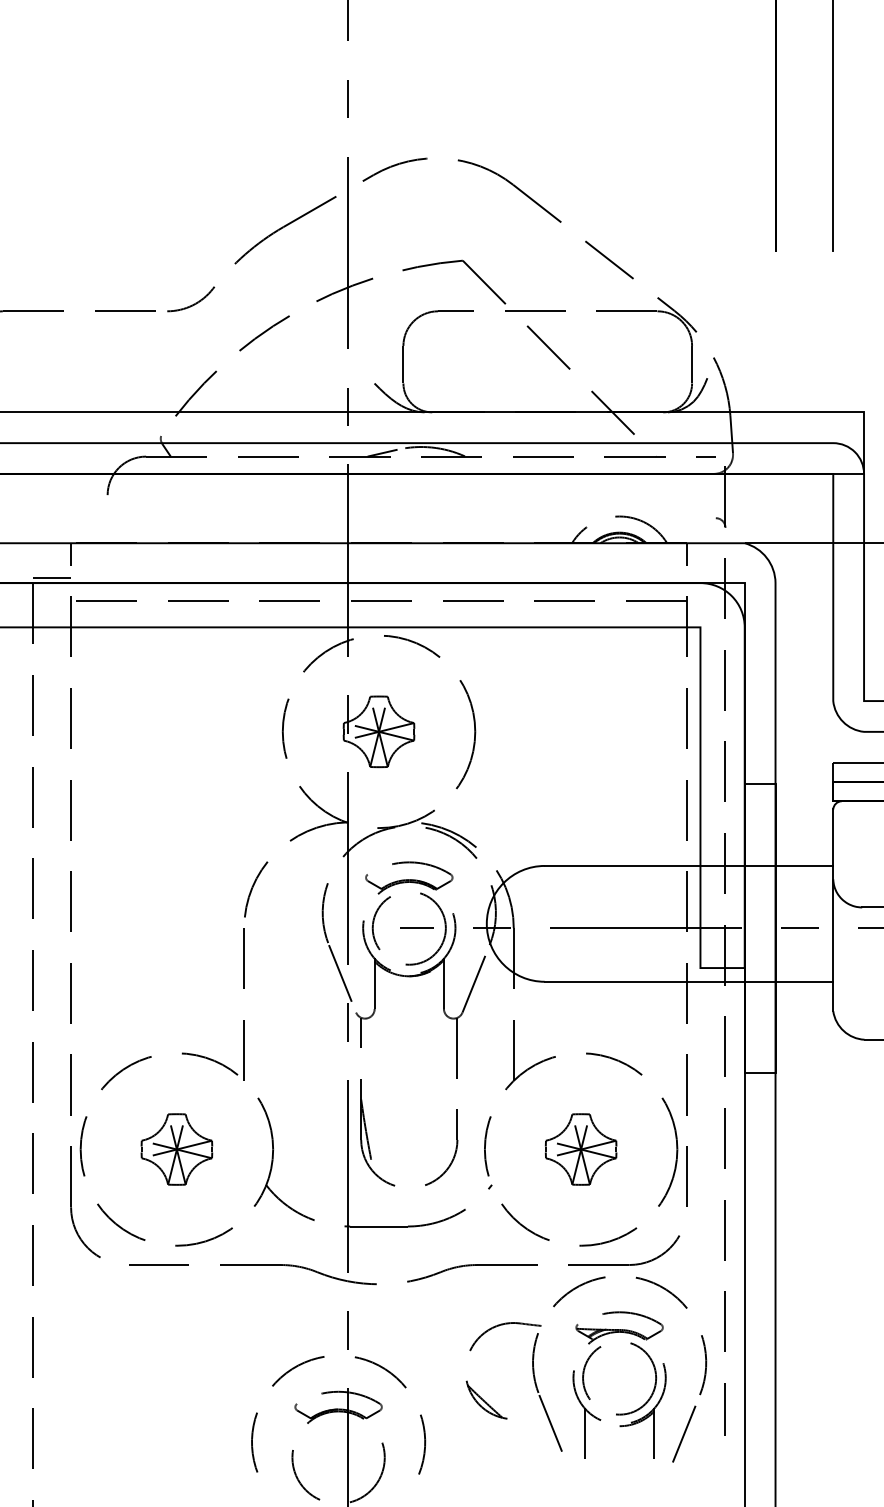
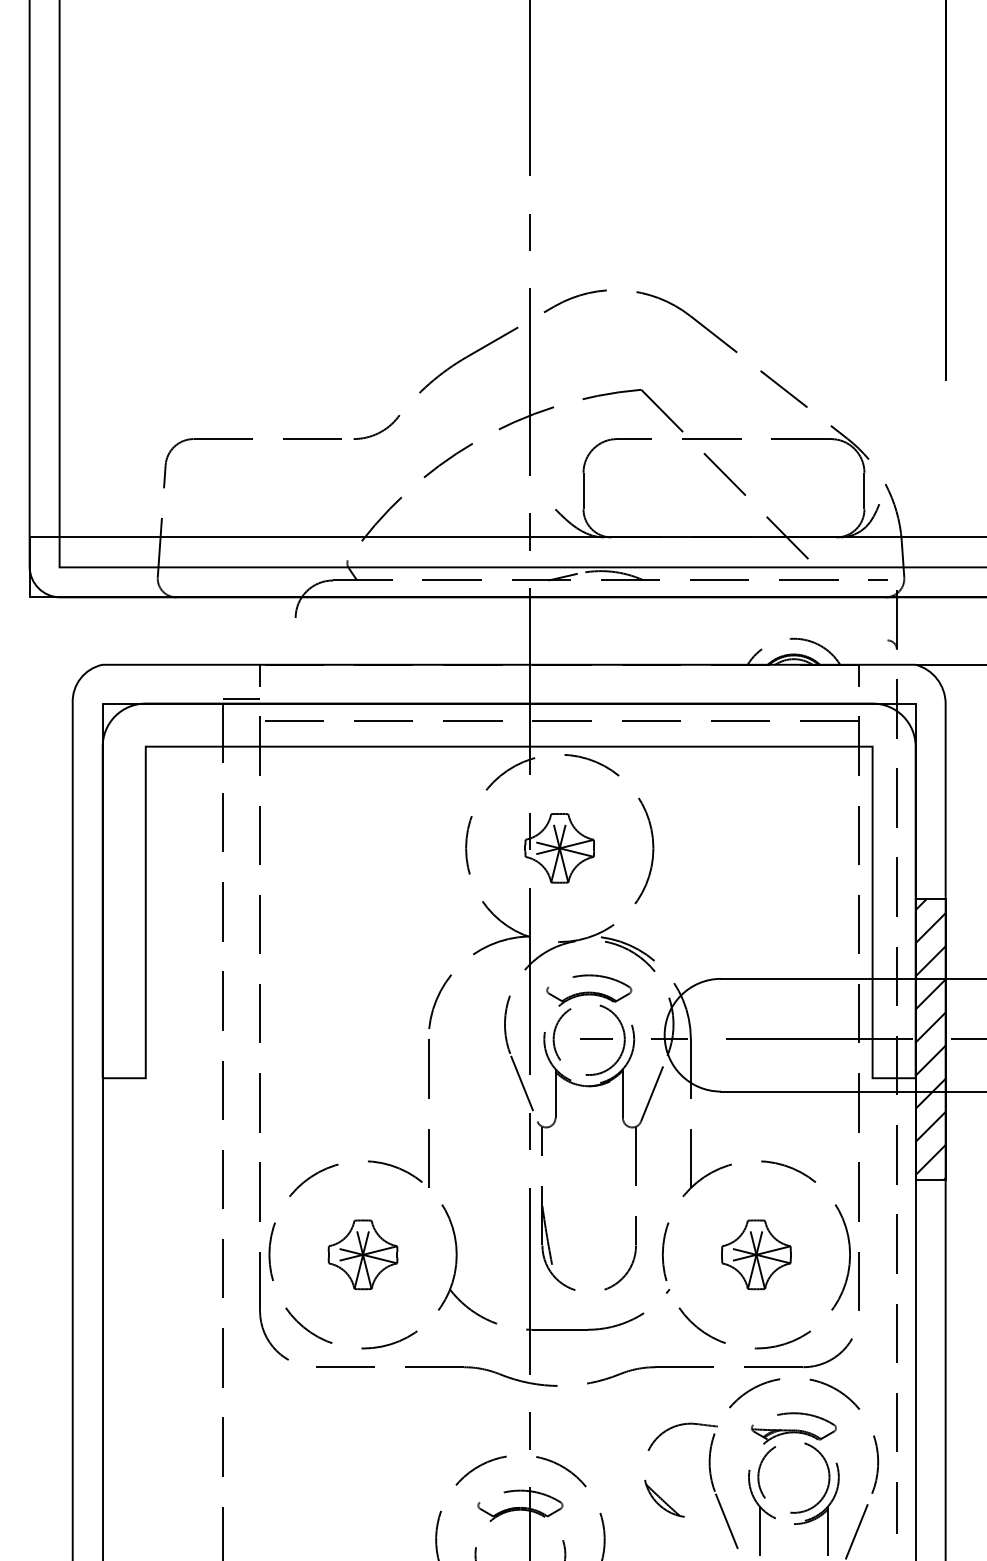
hatch: (759, 927) -> (930, 1038), added

